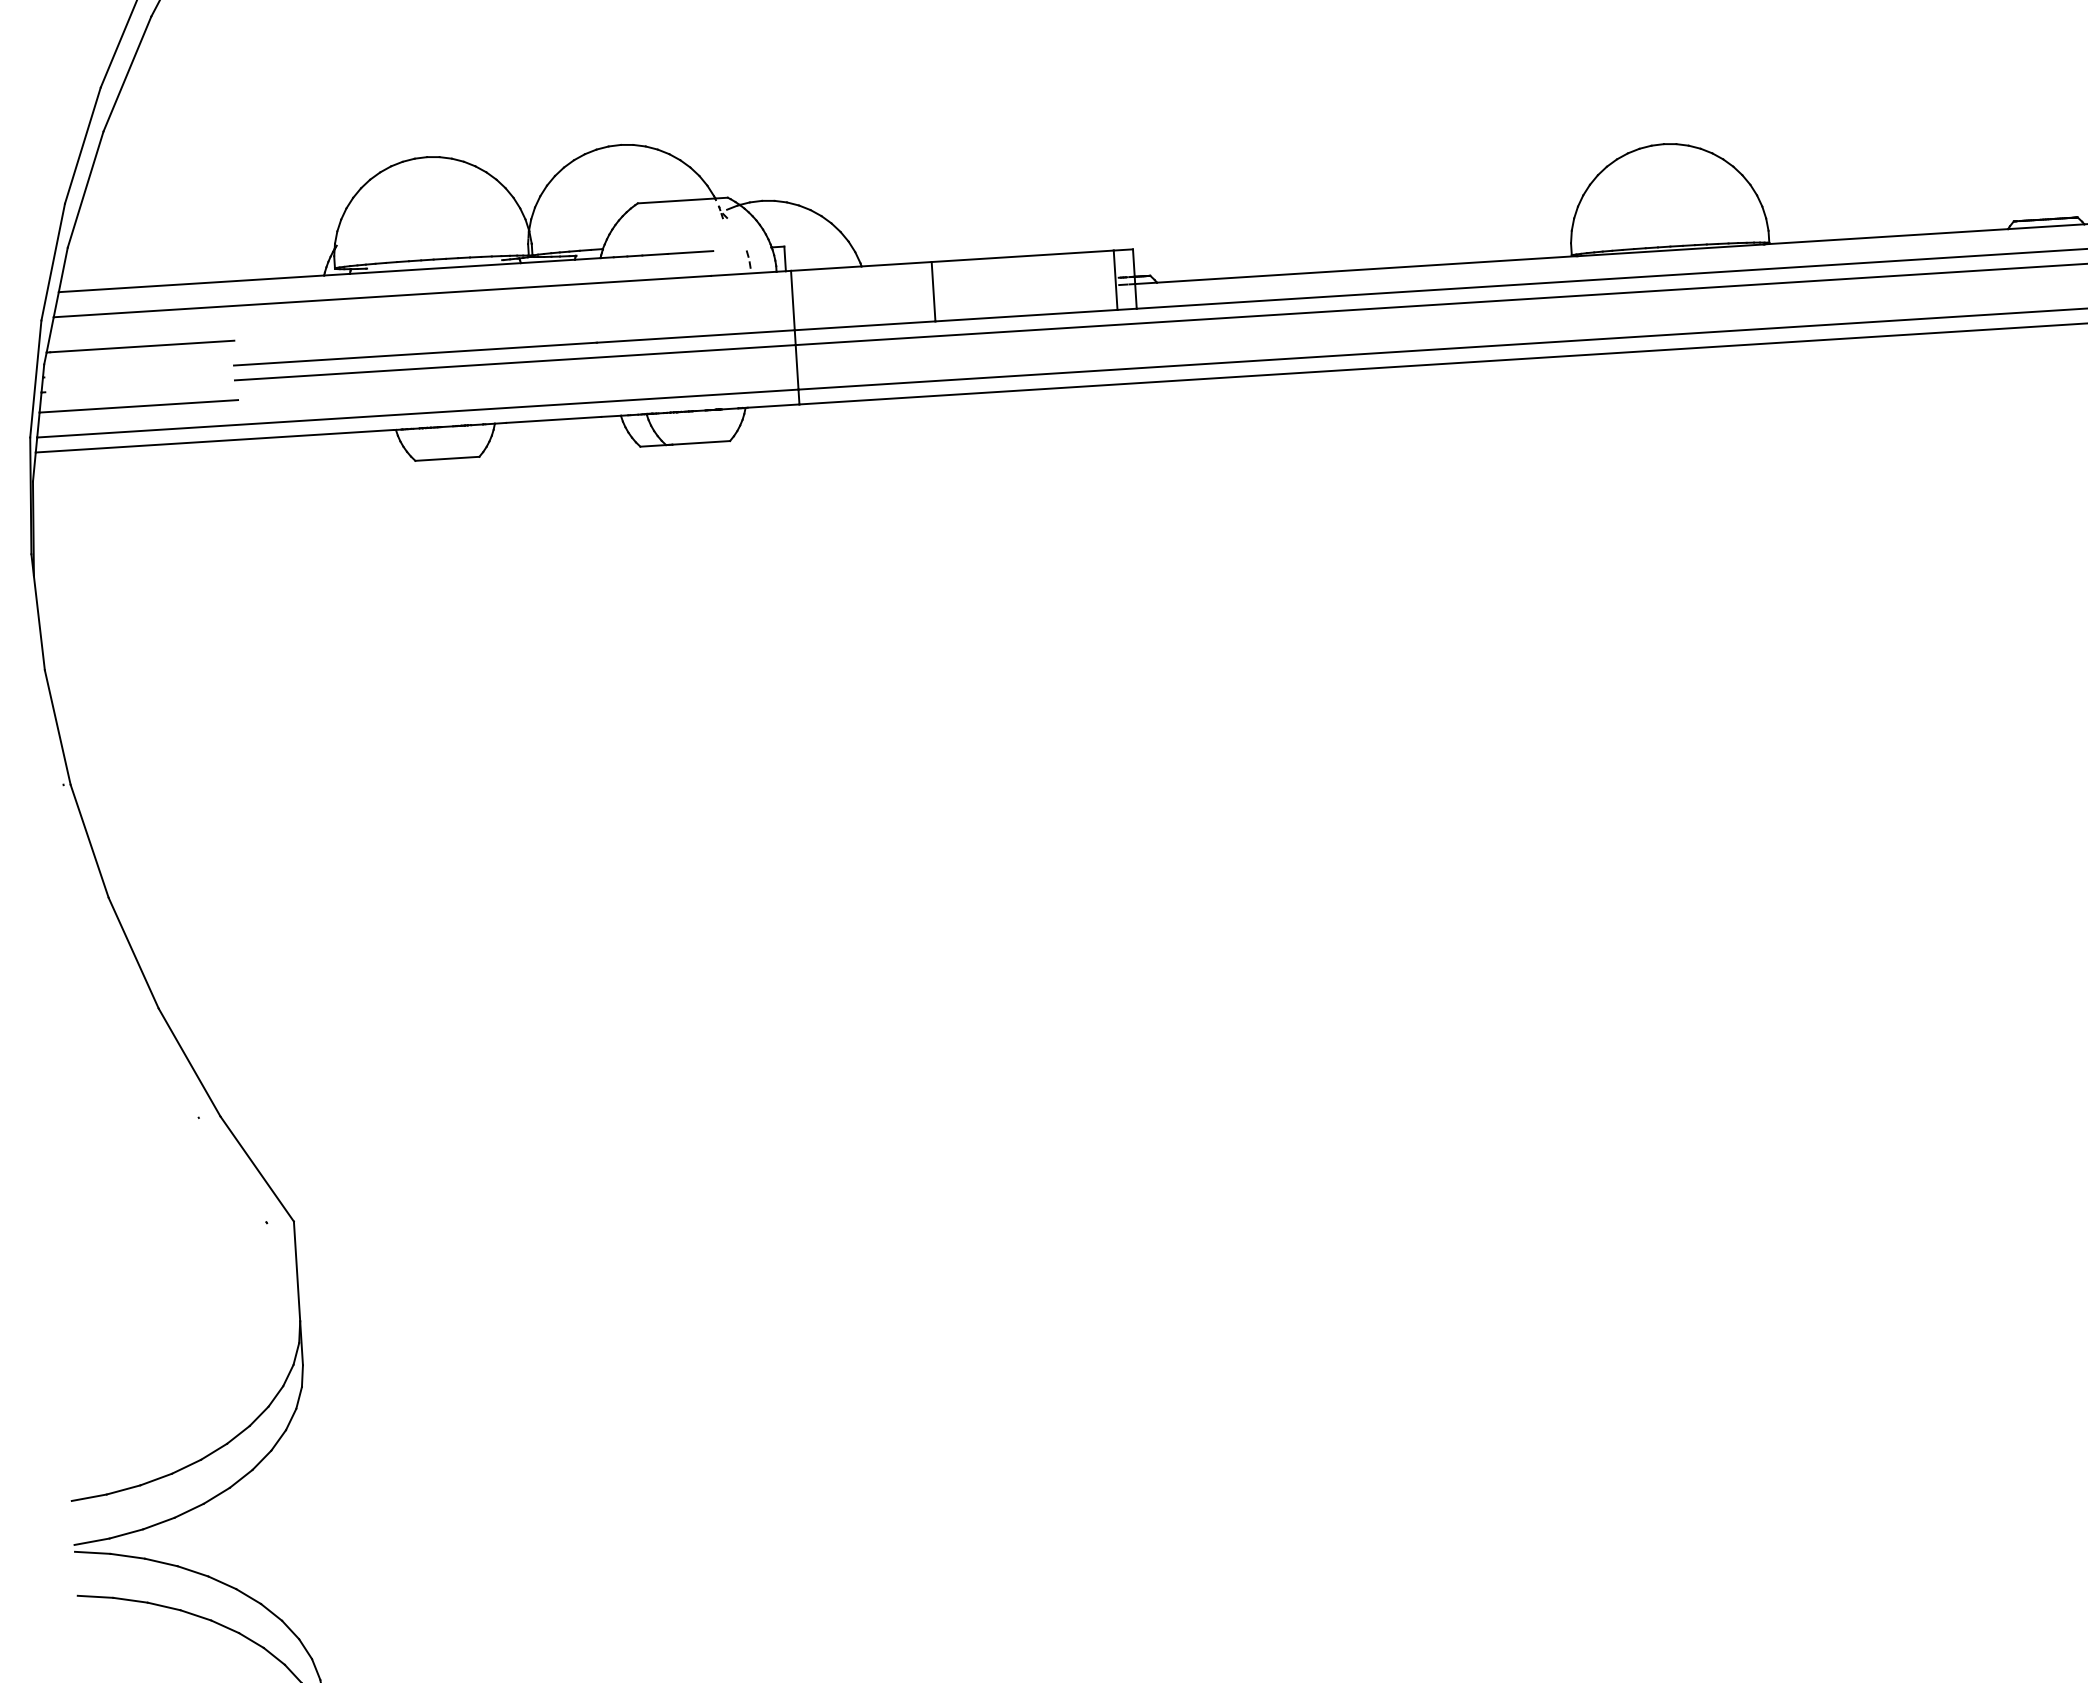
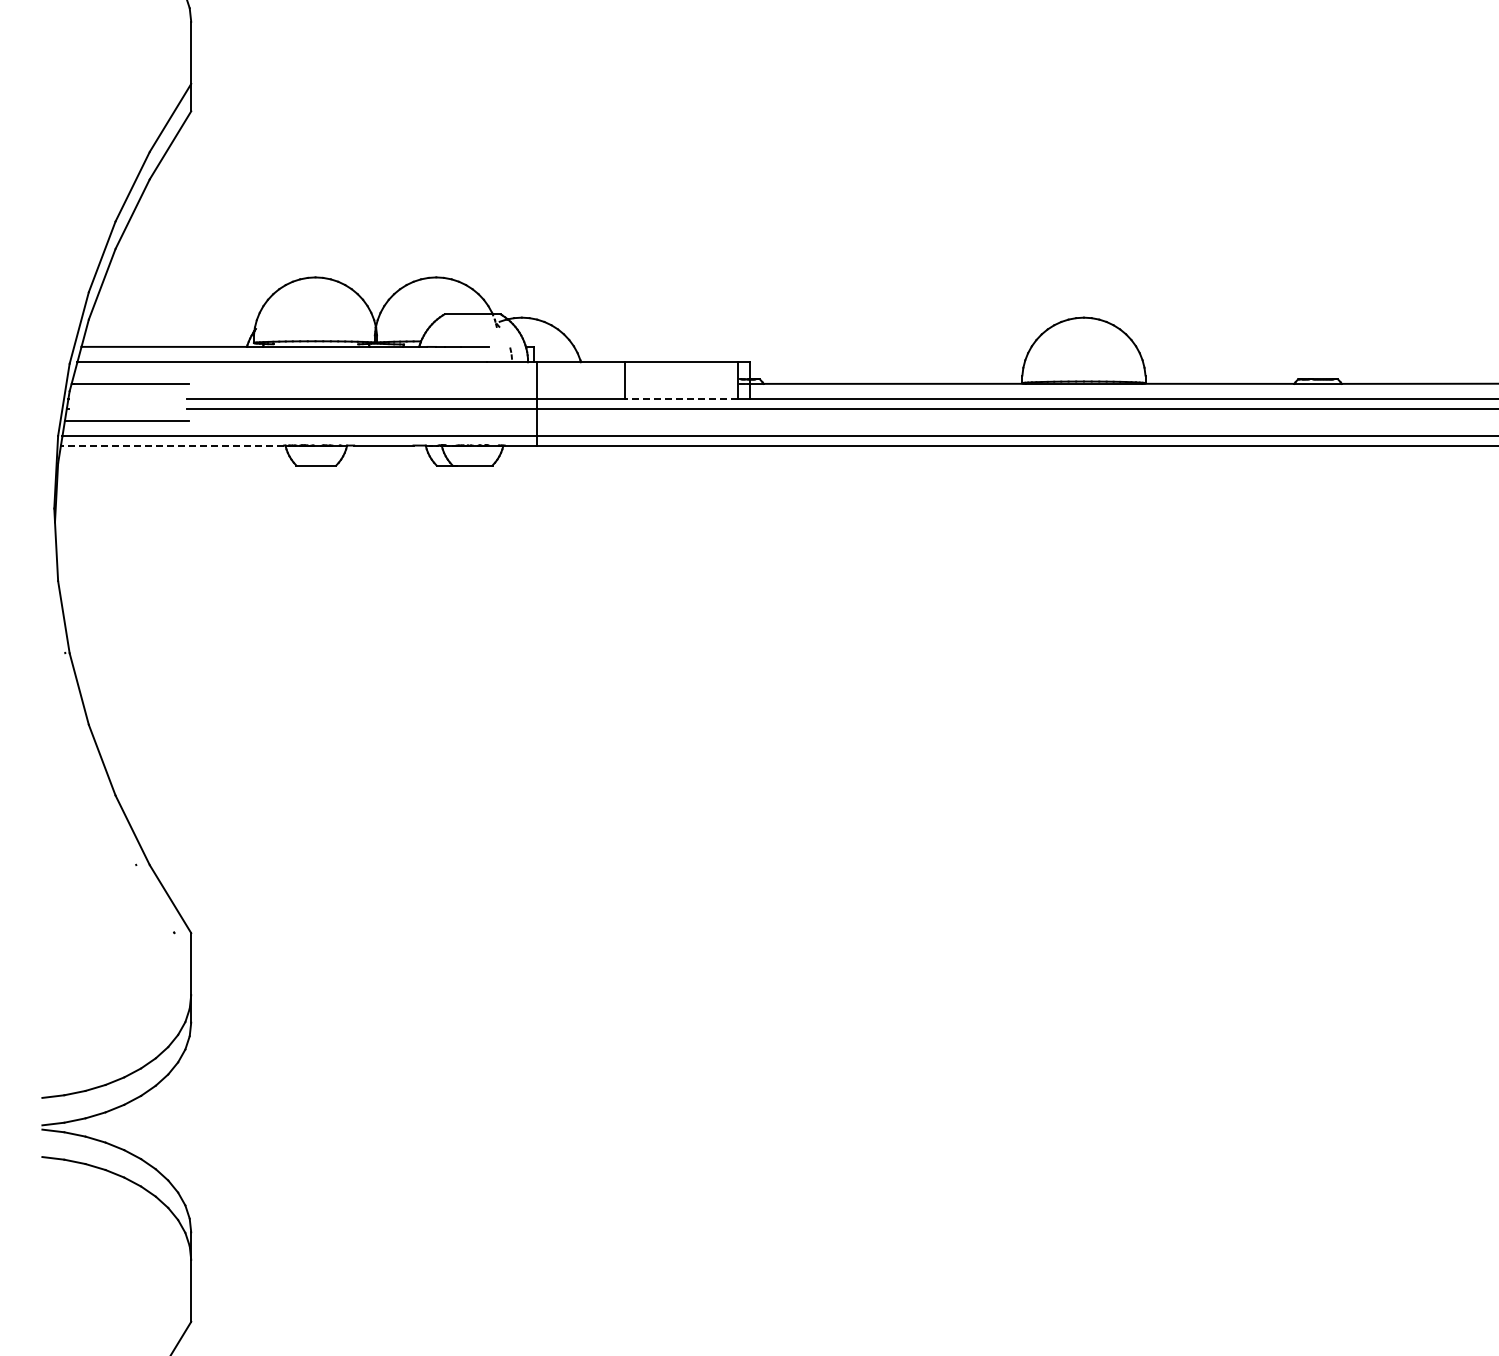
line: (1026, 316) -> (681, 399), solid -> dashed
line: (214, 441) -> (172, 445), solid -> dashed

